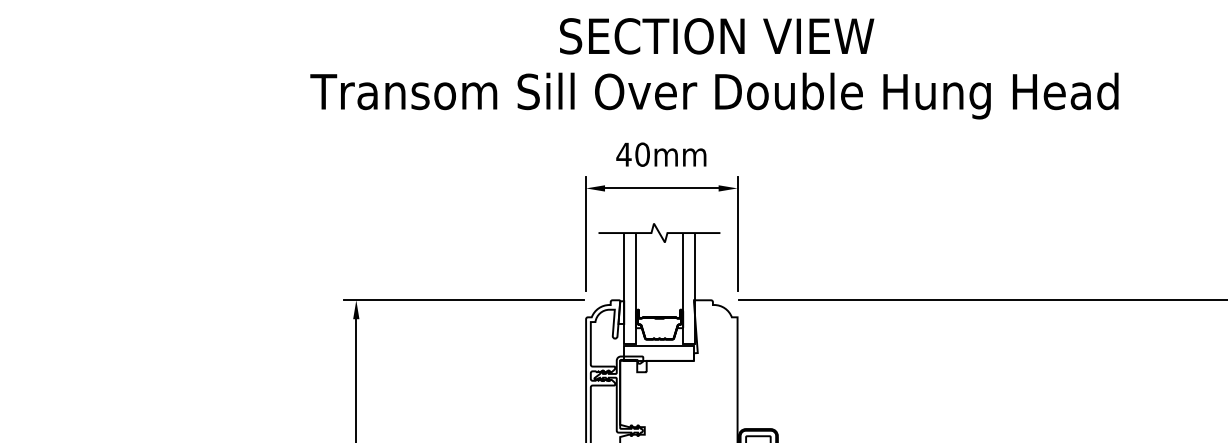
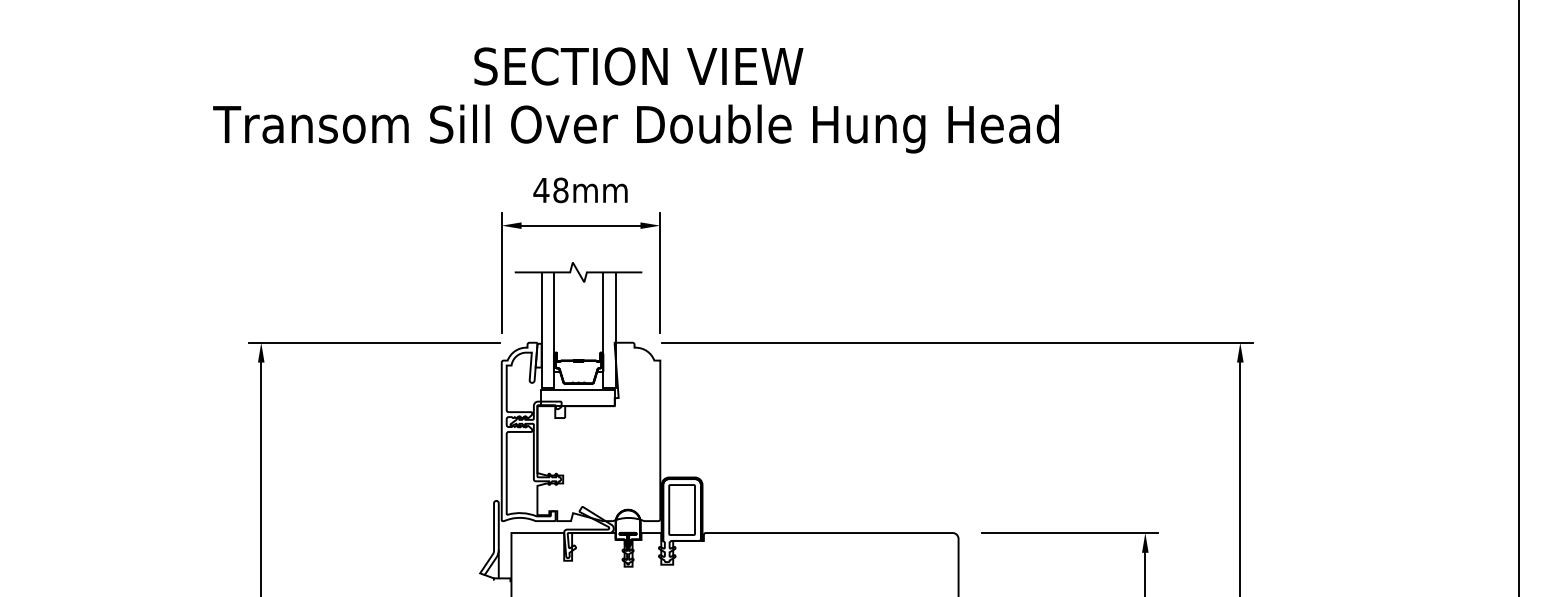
text: (642, 154) -> (560, 190), 40mm -> 48mm

